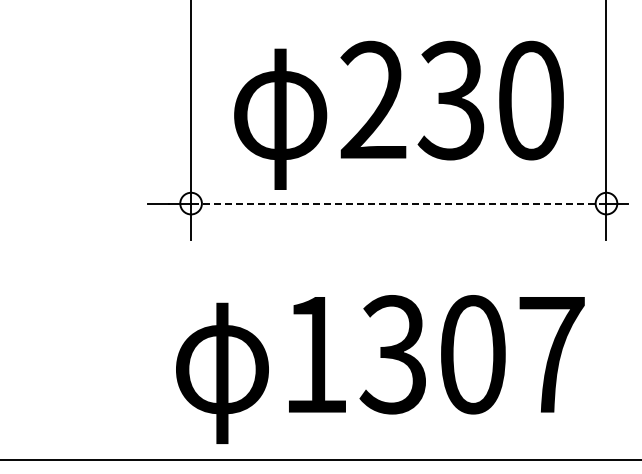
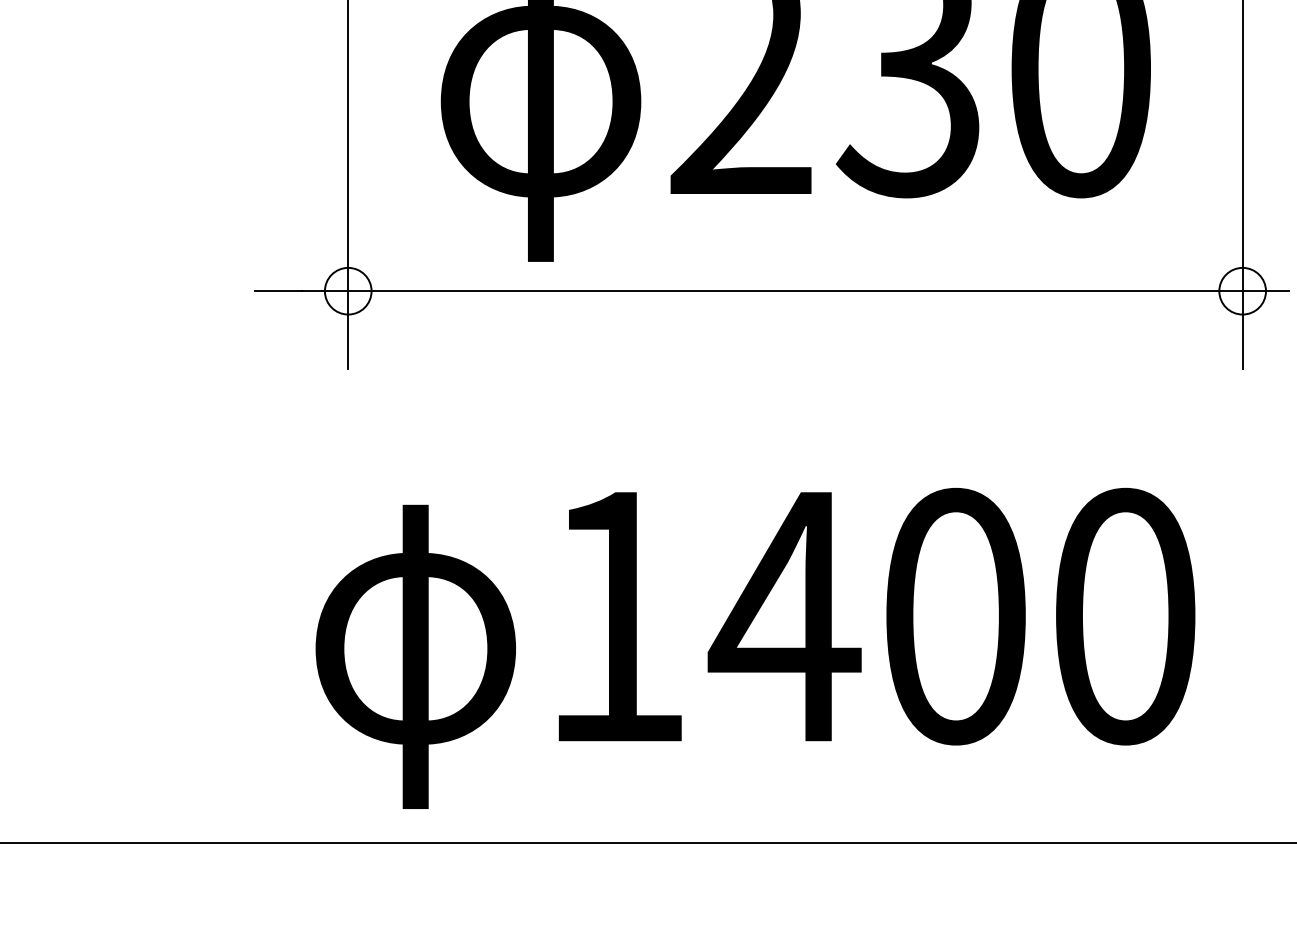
line: (398, 203) -> (794, 290), dashed -> solid
text: (471, 354) -> (952, 616), 1307 -> 1400

